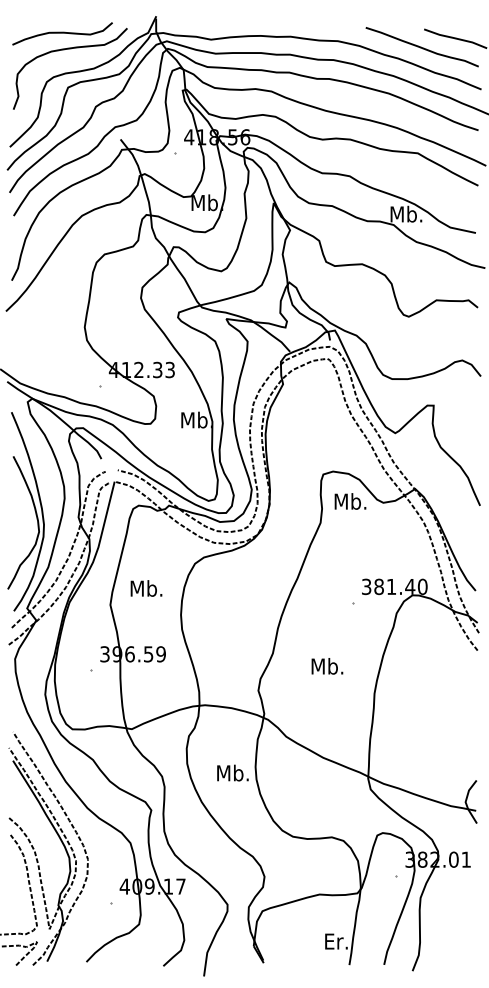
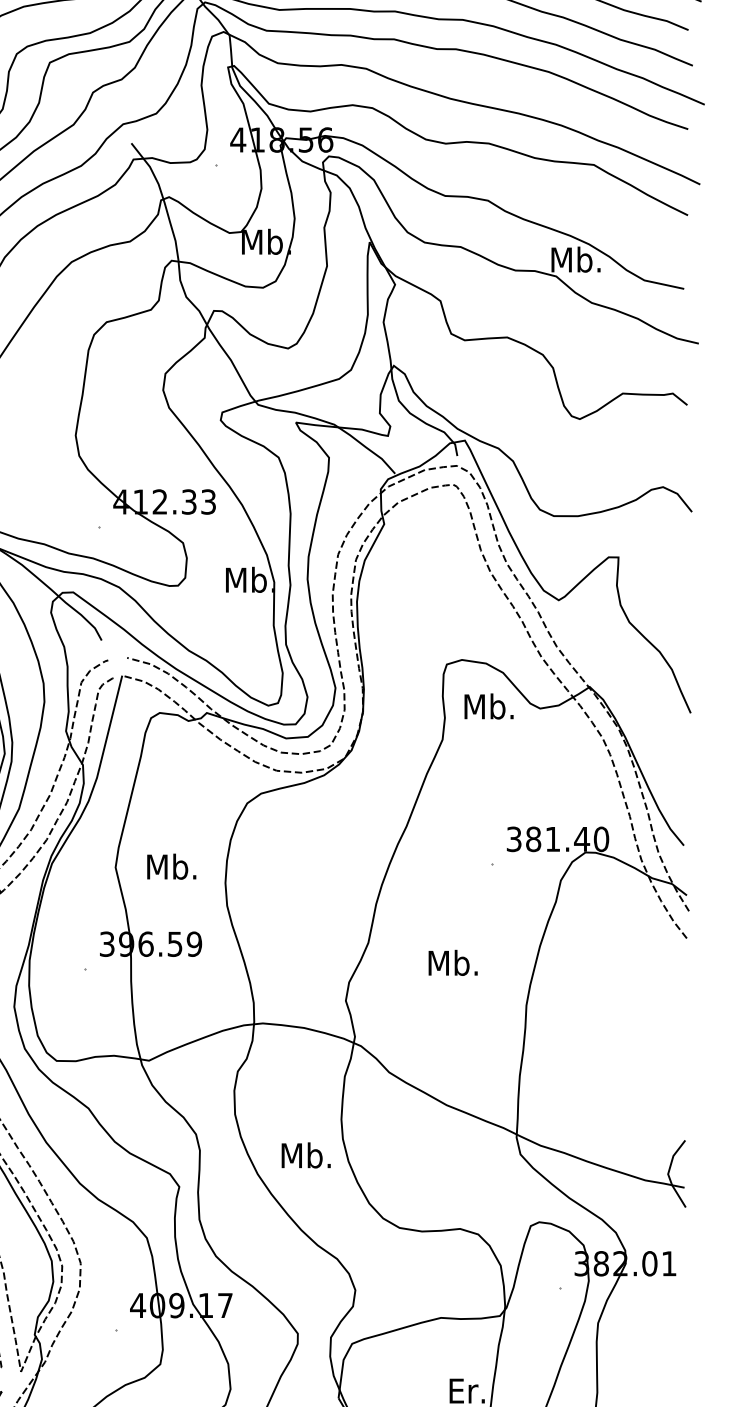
text: (146, 588) -> (171, 866), moved
text: (232, 772) -> (305, 1154), moved

